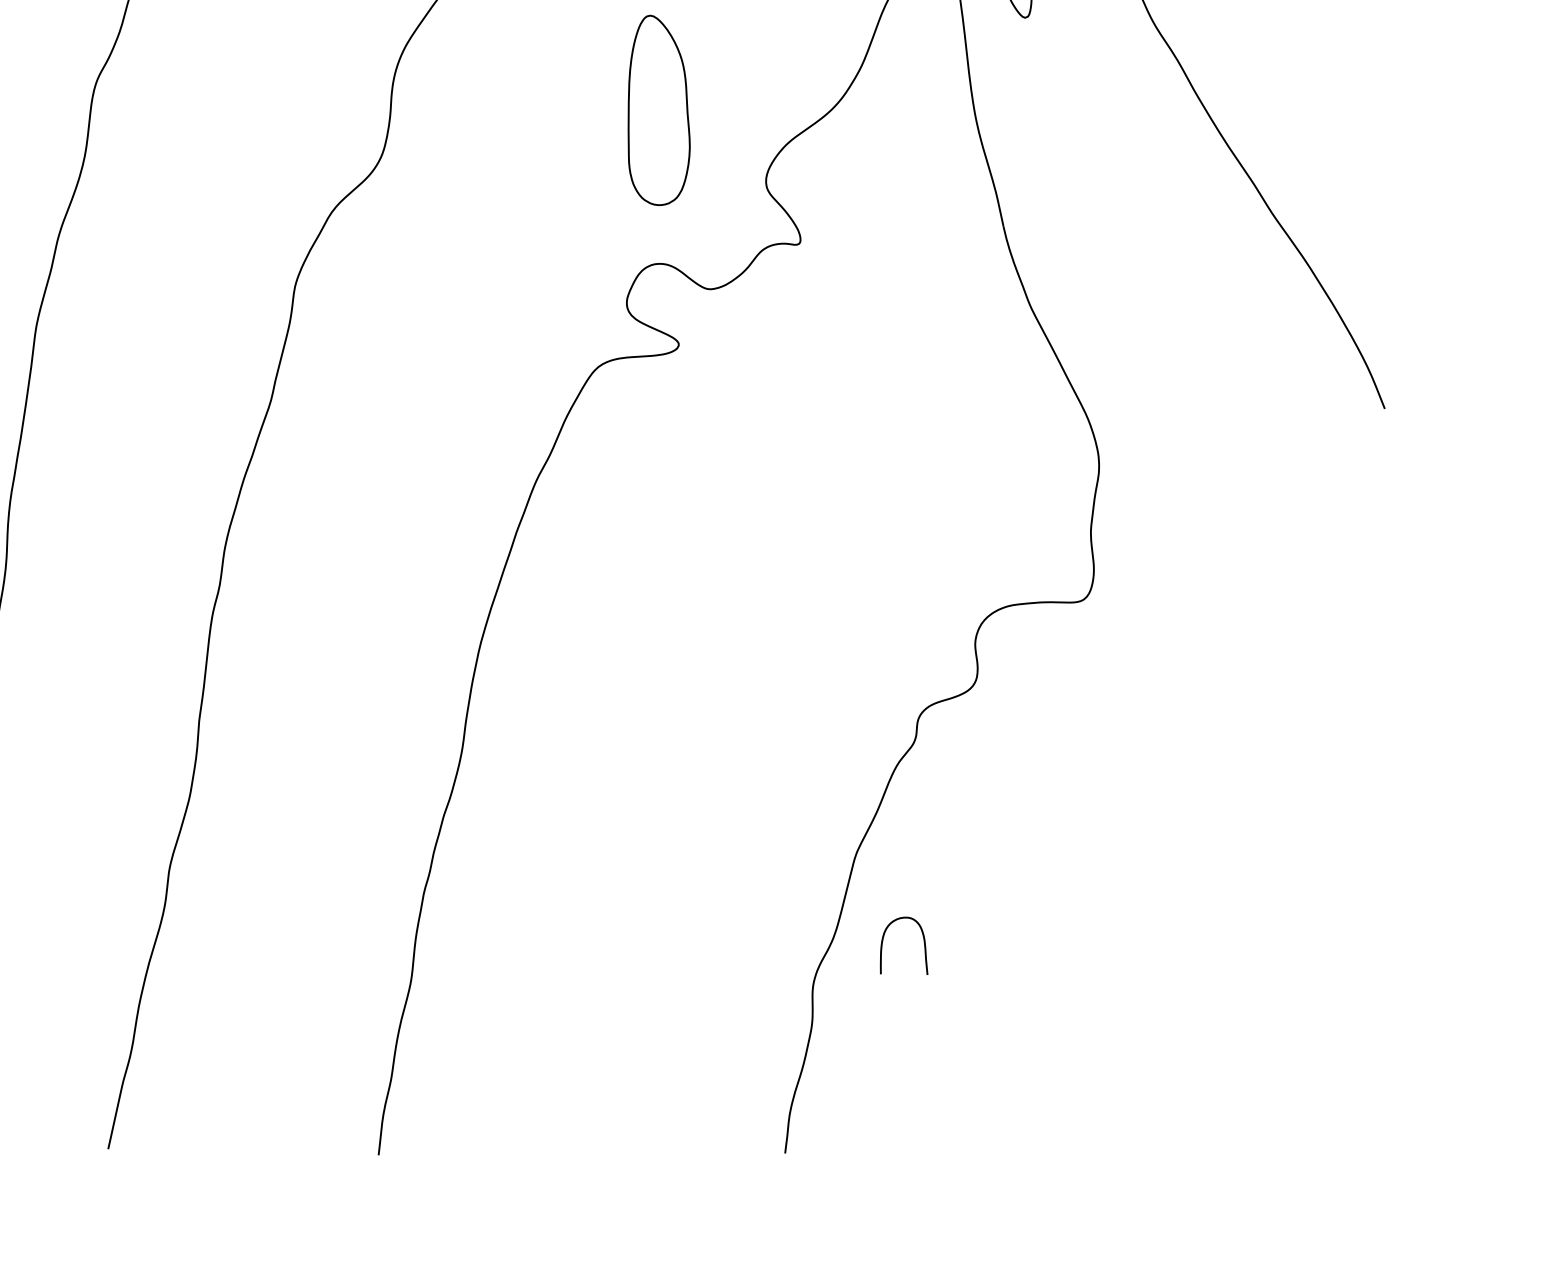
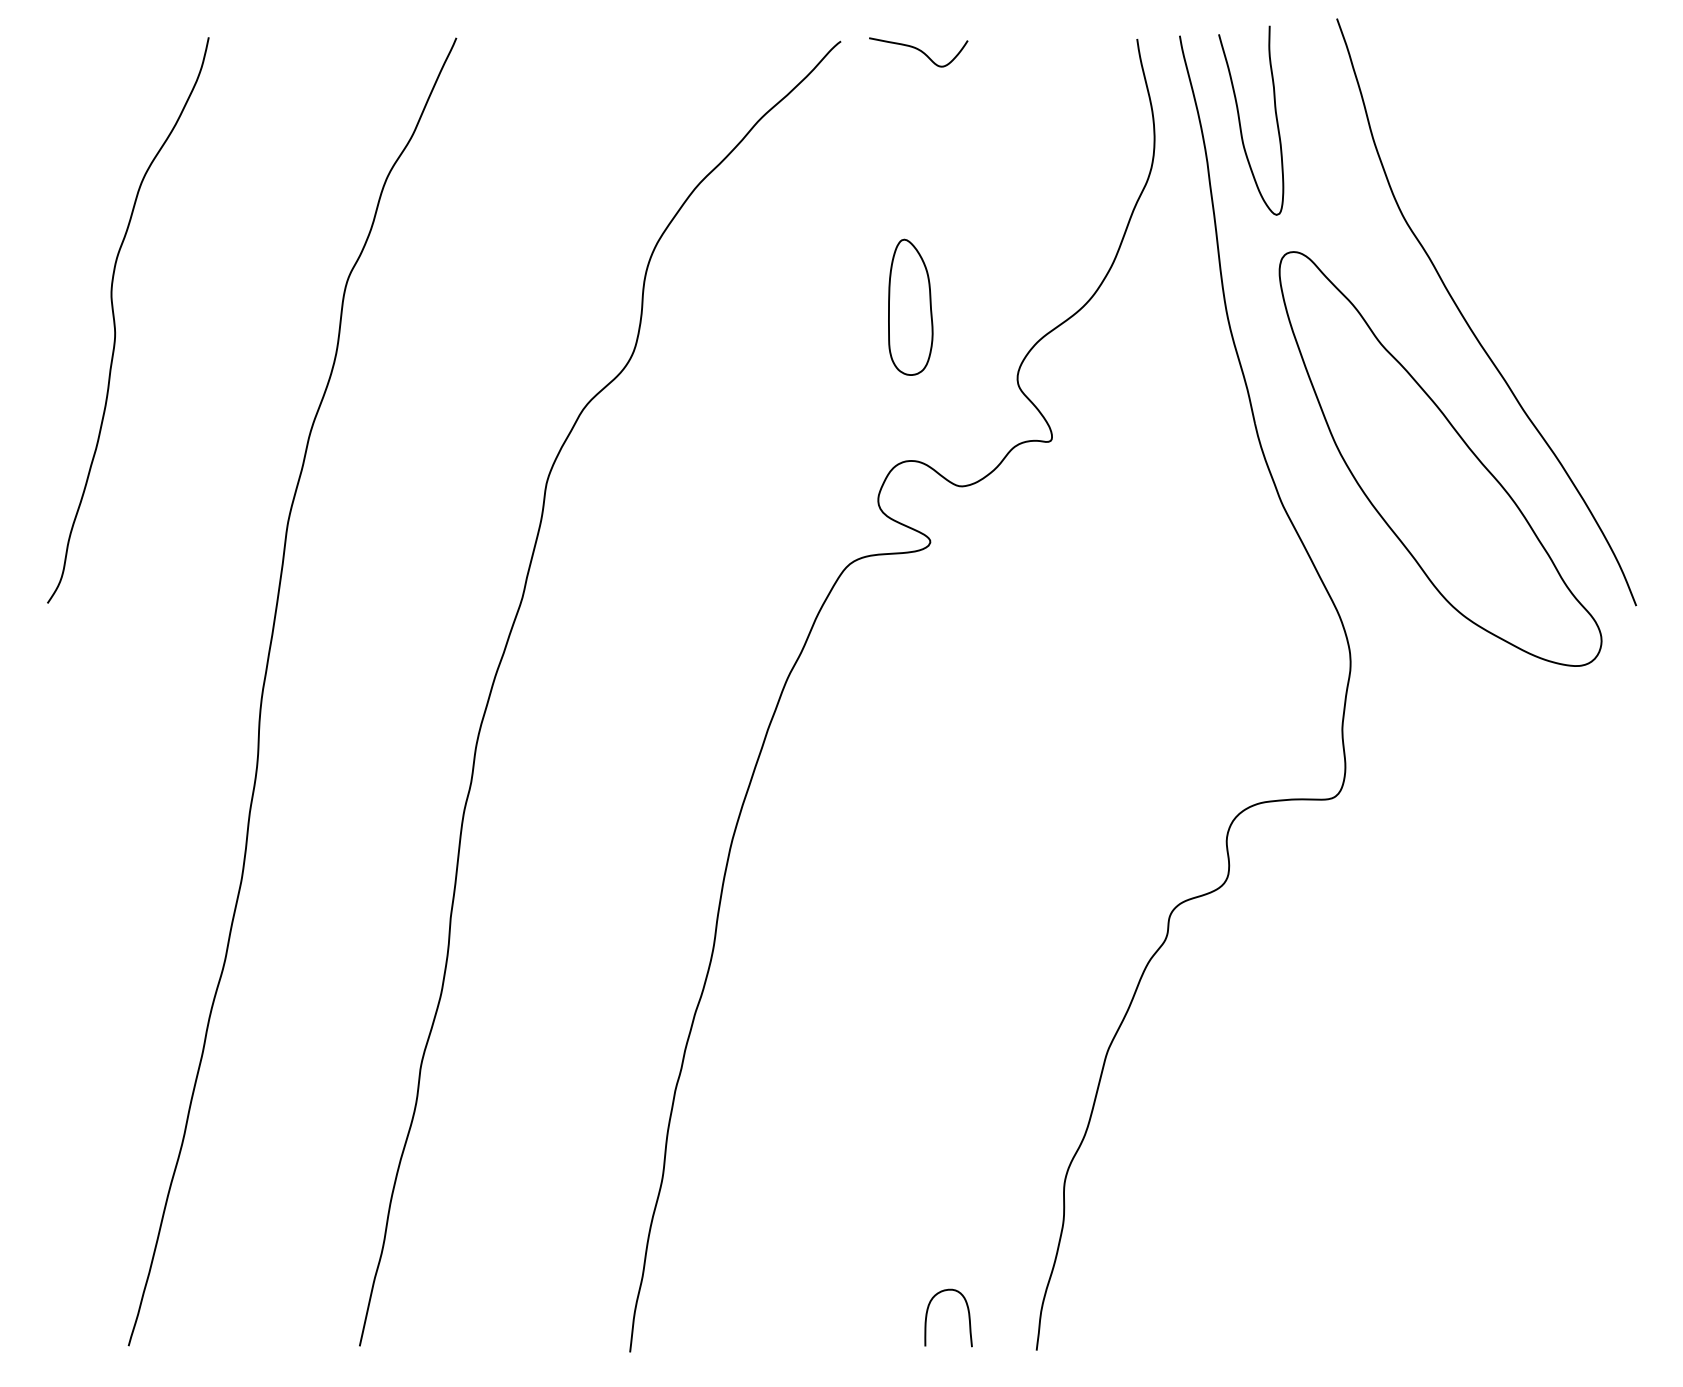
part: (659, 109) -> (910, 306), size x0.71
part: (1189, 261) -> (1440, 458), added
curve: (924, 945) -> (968, 1317), moved

